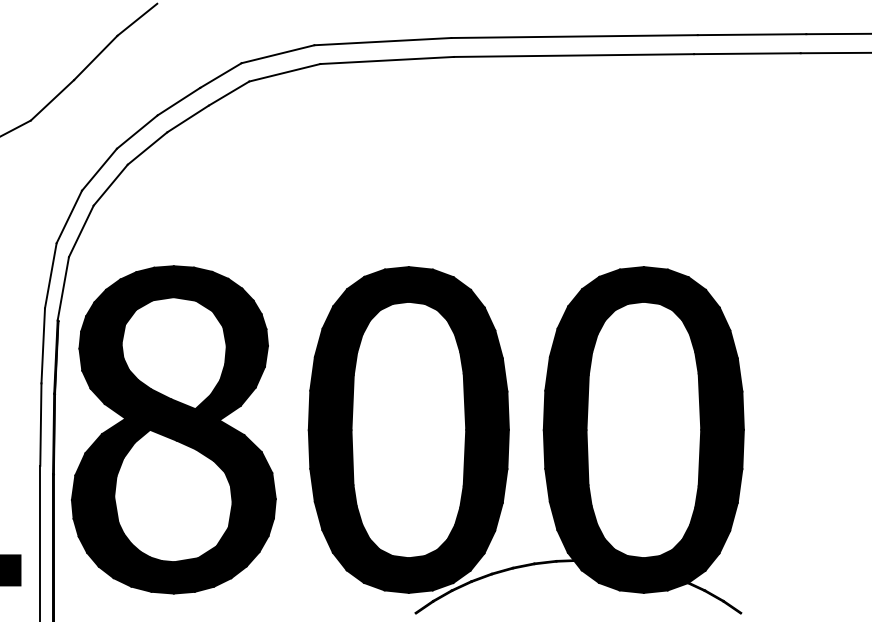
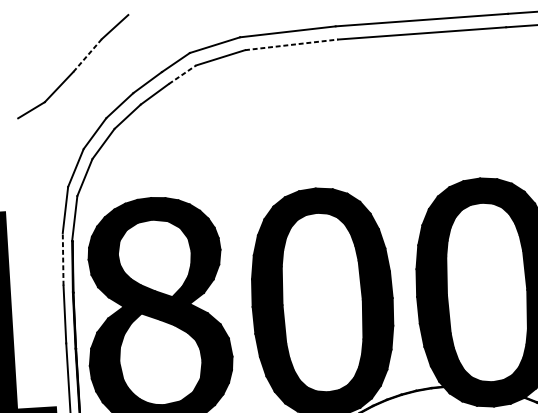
line: (95, 58) -> (87, 55), solid -> dashed
line: (387, 60) -> (291, 44), solid -> dashed
line: (229, 93) -> (182, 74), solid -> dashed
line: (43, 345) -> (63, 259), solid -> dashed

